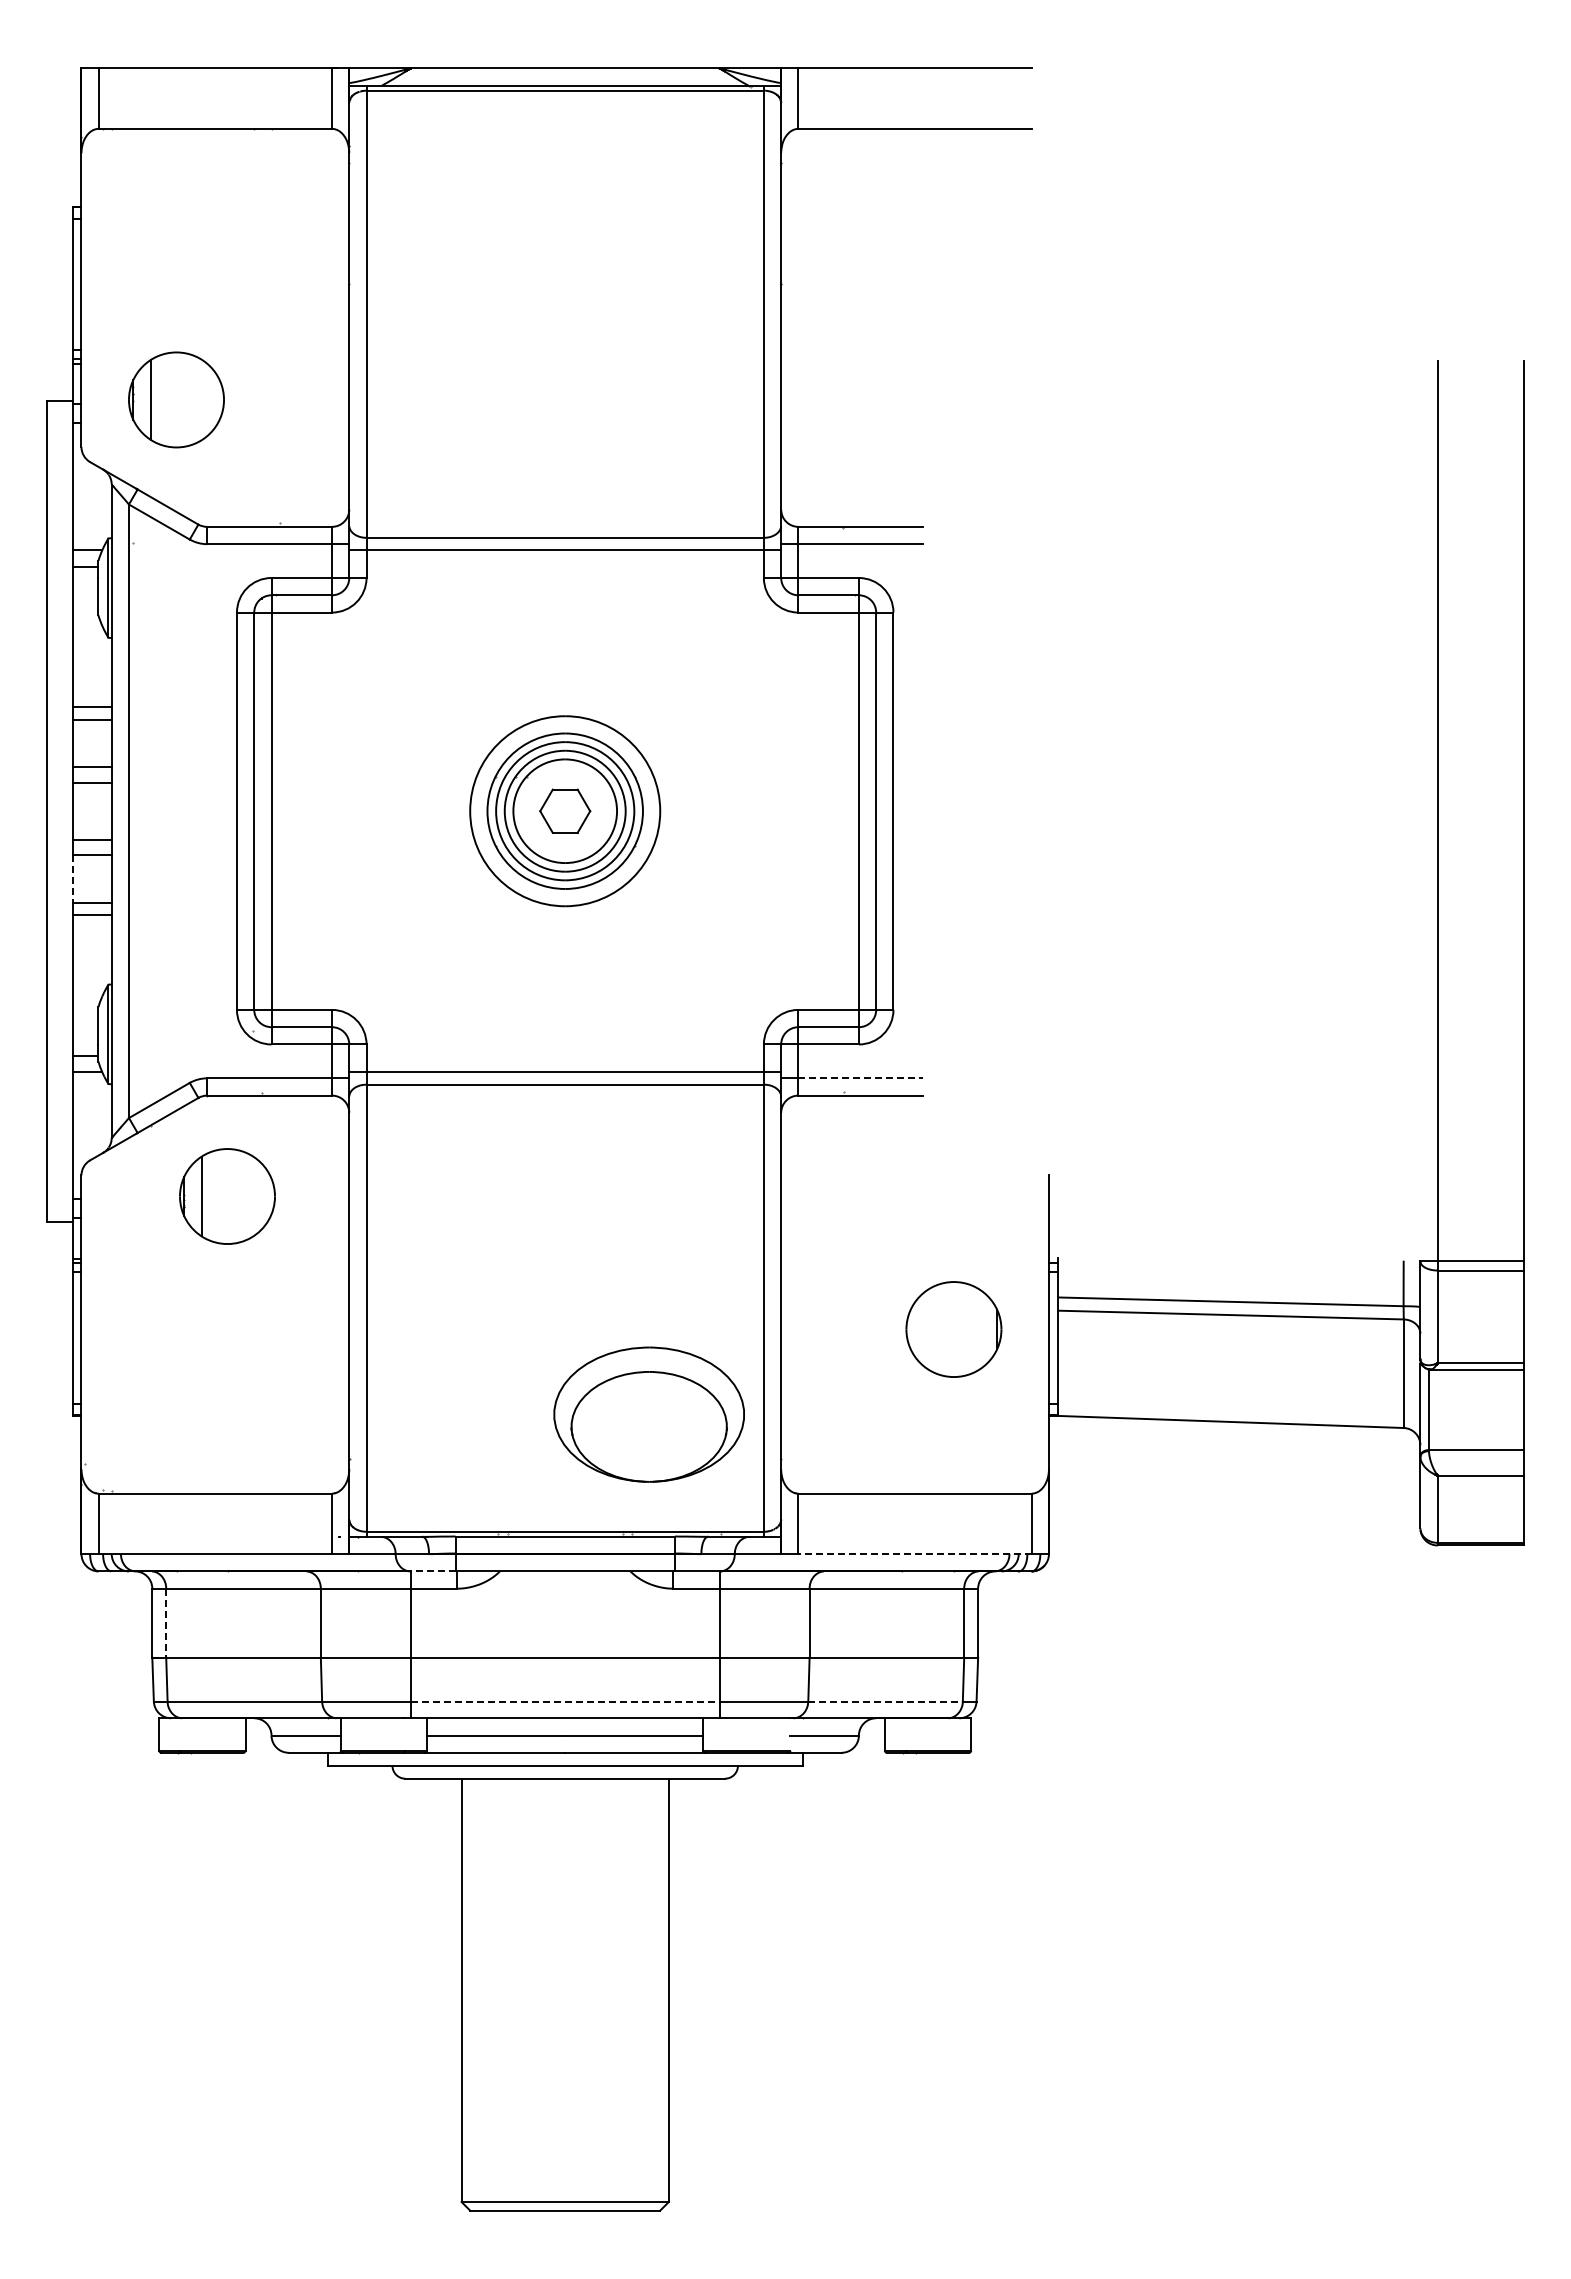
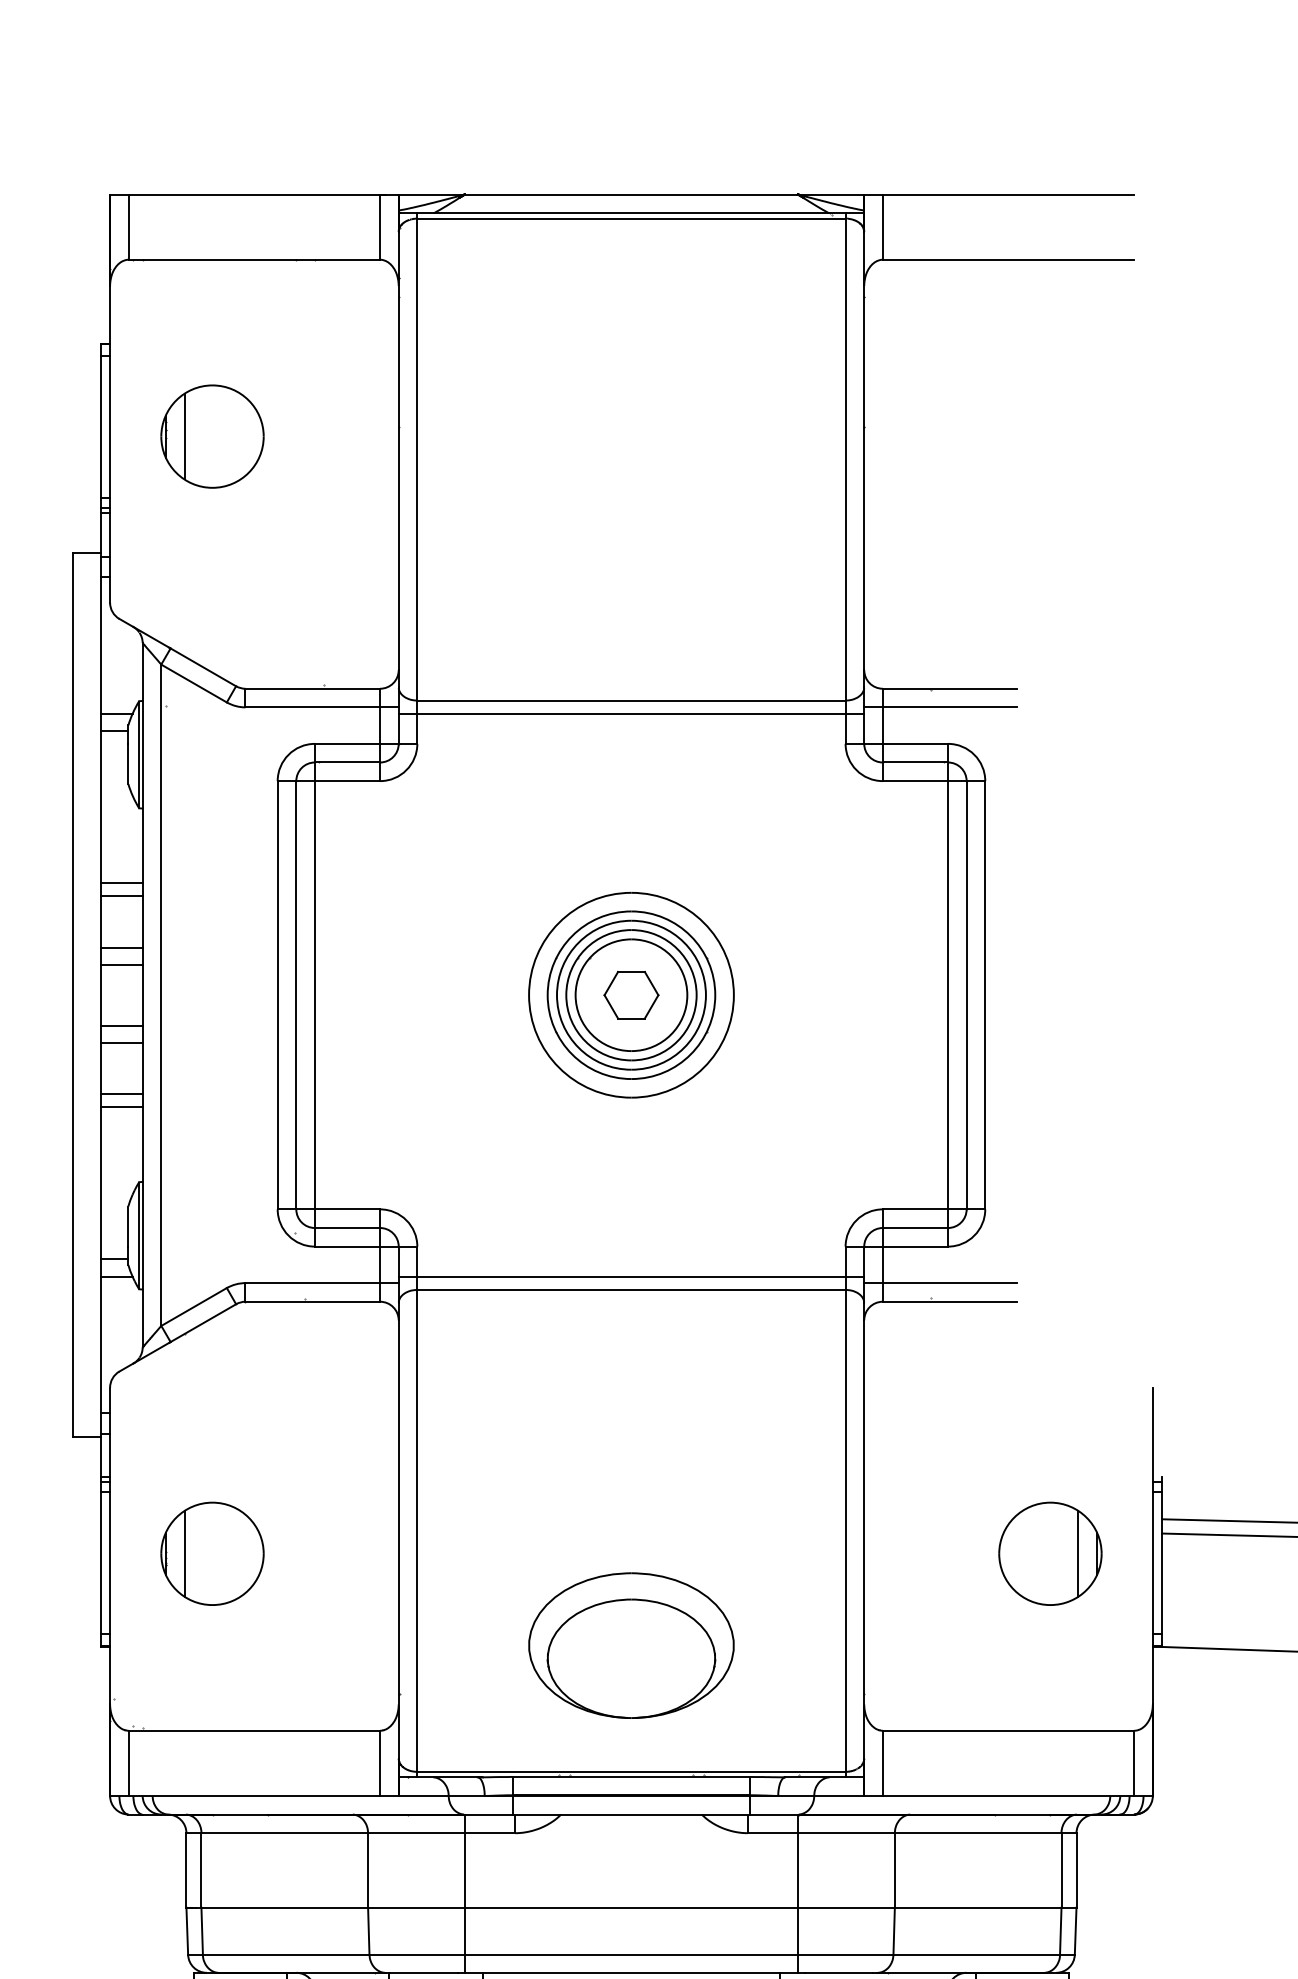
part: (176, 399) -> (212, 436), moved
line: (72, 879) -> (100, 1068), dashed -> solid
line: (861, 1078) -> (950, 1283), dashed -> solid
part: (227, 1196) -> (212, 1553), moved
line: (979, 1329) -> (1077, 1553), added
part: (648, 1414) -> (630, 1645), moved
line: (915, 1554) -> (1009, 1796), dashed -> solid
line: (432, 1571) -> (488, 1814), dashed -> solid
line: (166, 1623) -> (201, 1870), dashed -> solid
line: (565, 1701) -> (631, 1954), dashed -> solid
line: (886, 1701) -> (977, 1954), dashed -> solid

